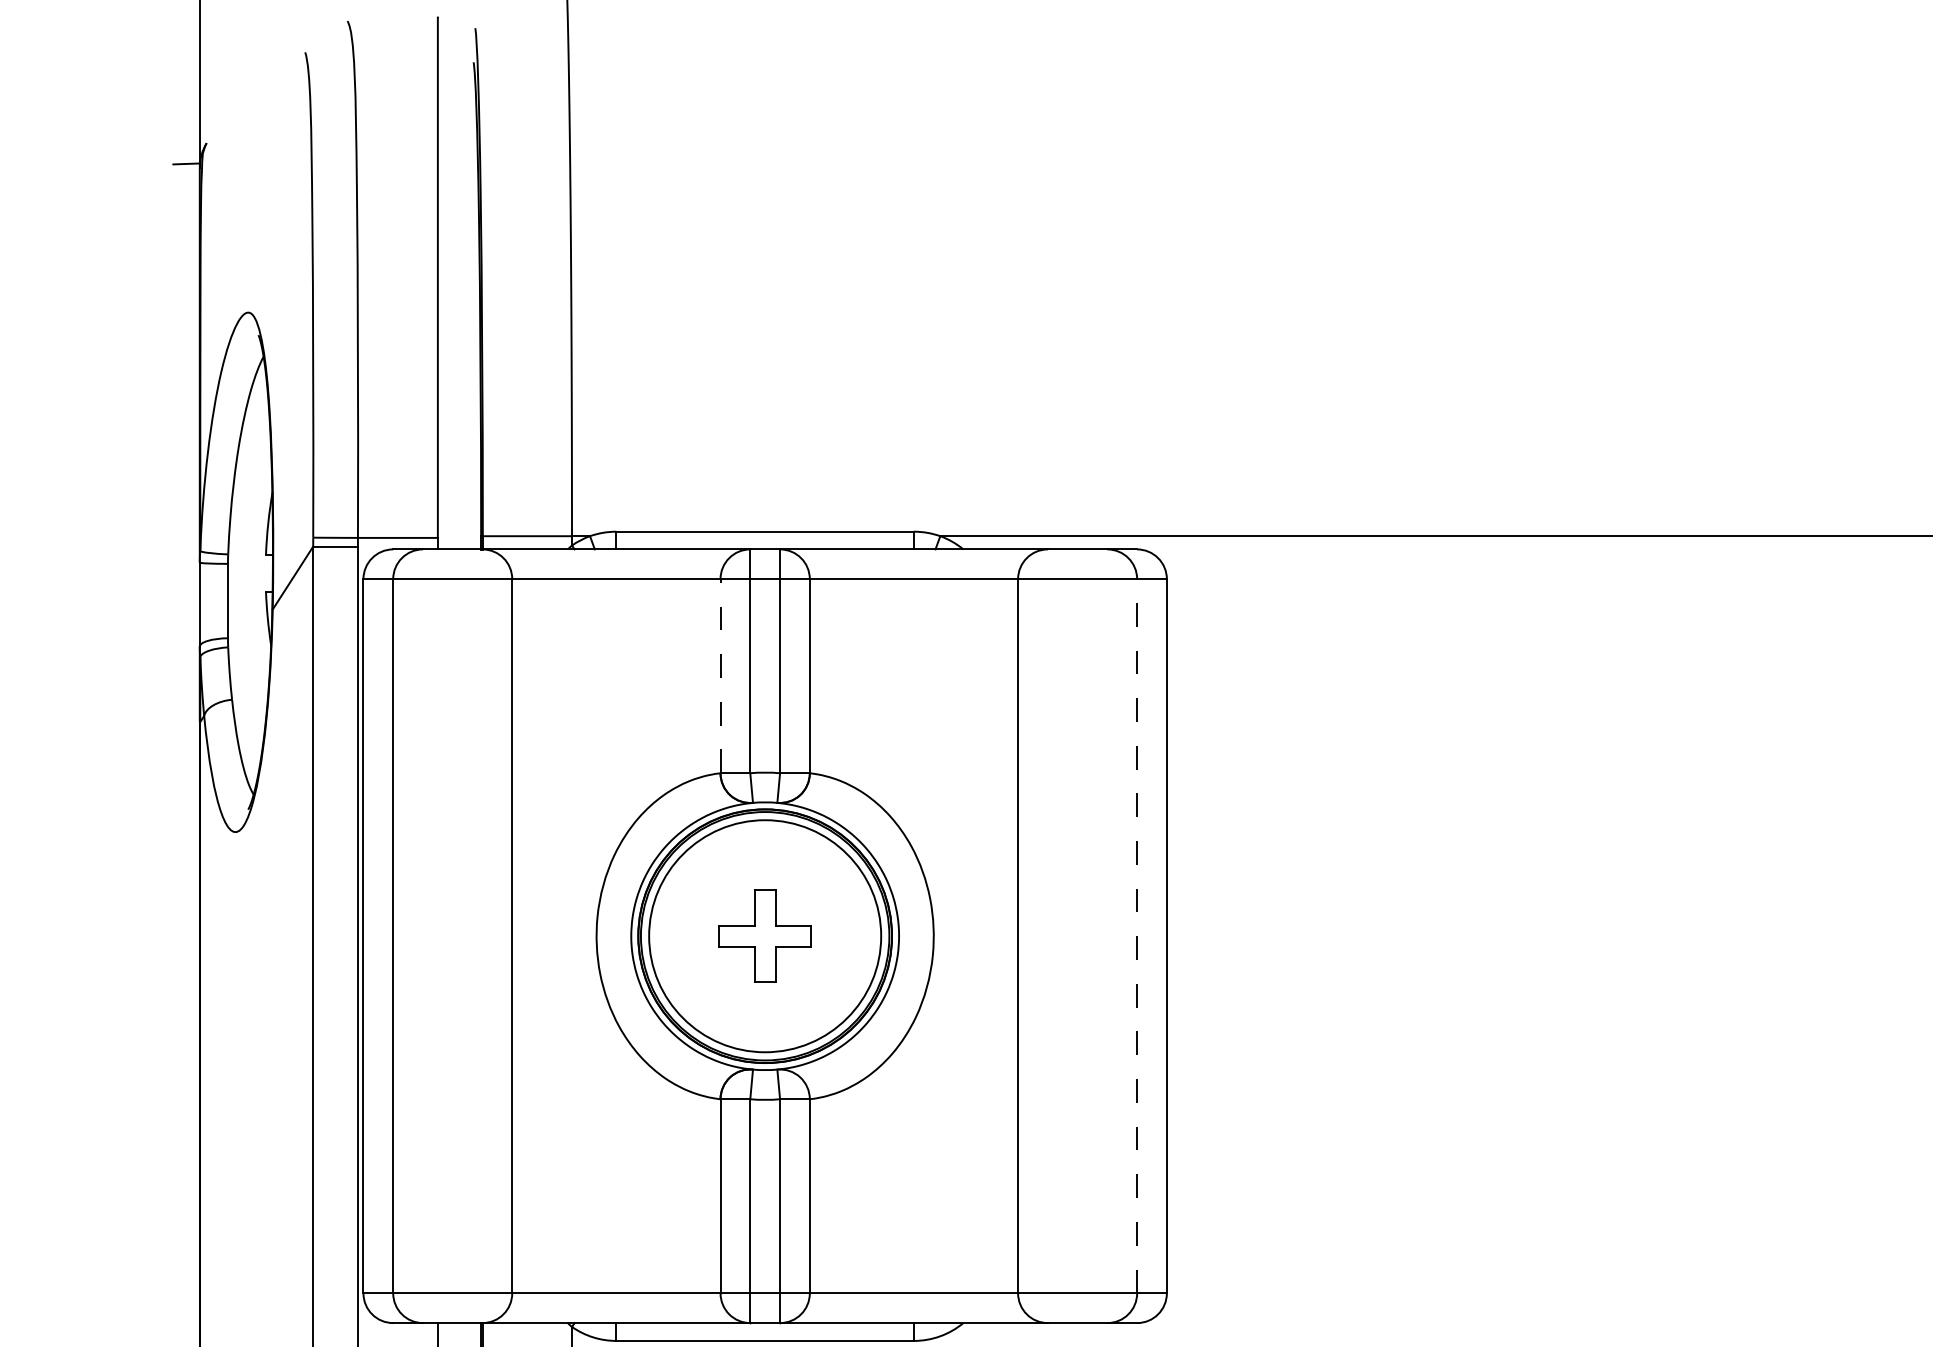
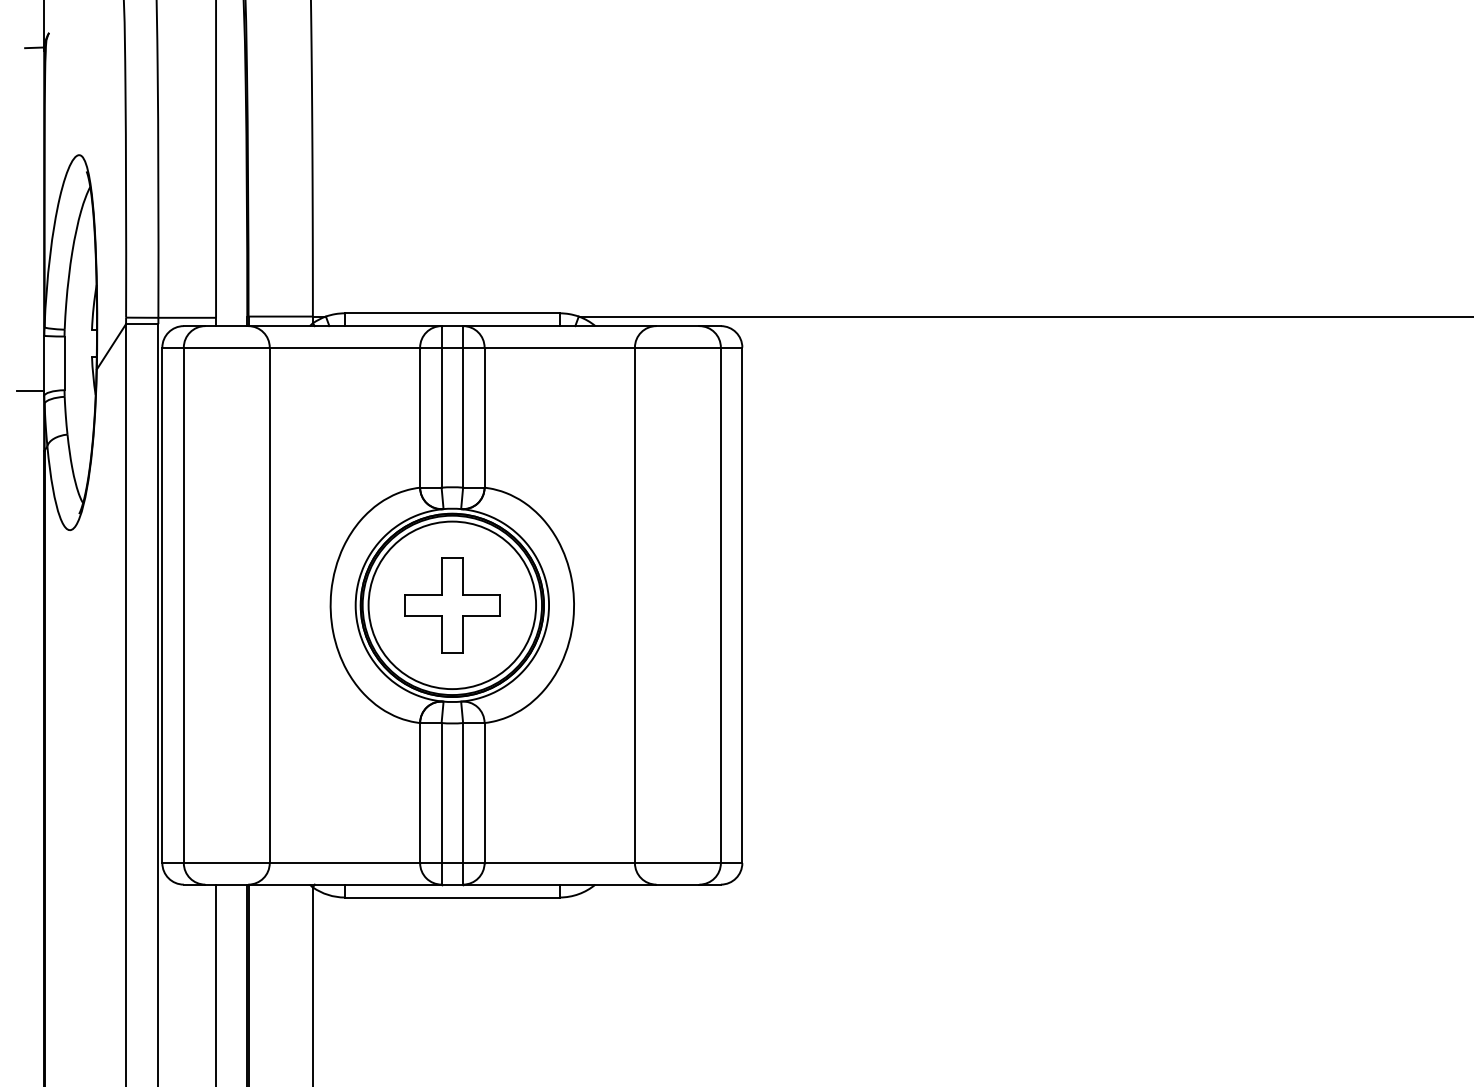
line: (180, 639) -> (30, 391), added
line: (721, 676) -> (420, 417), dashed -> solid
part: (765, 936) -> (452, 605), size x1.43
line: (1136, 936) -> (720, 605), dashed -> solid

